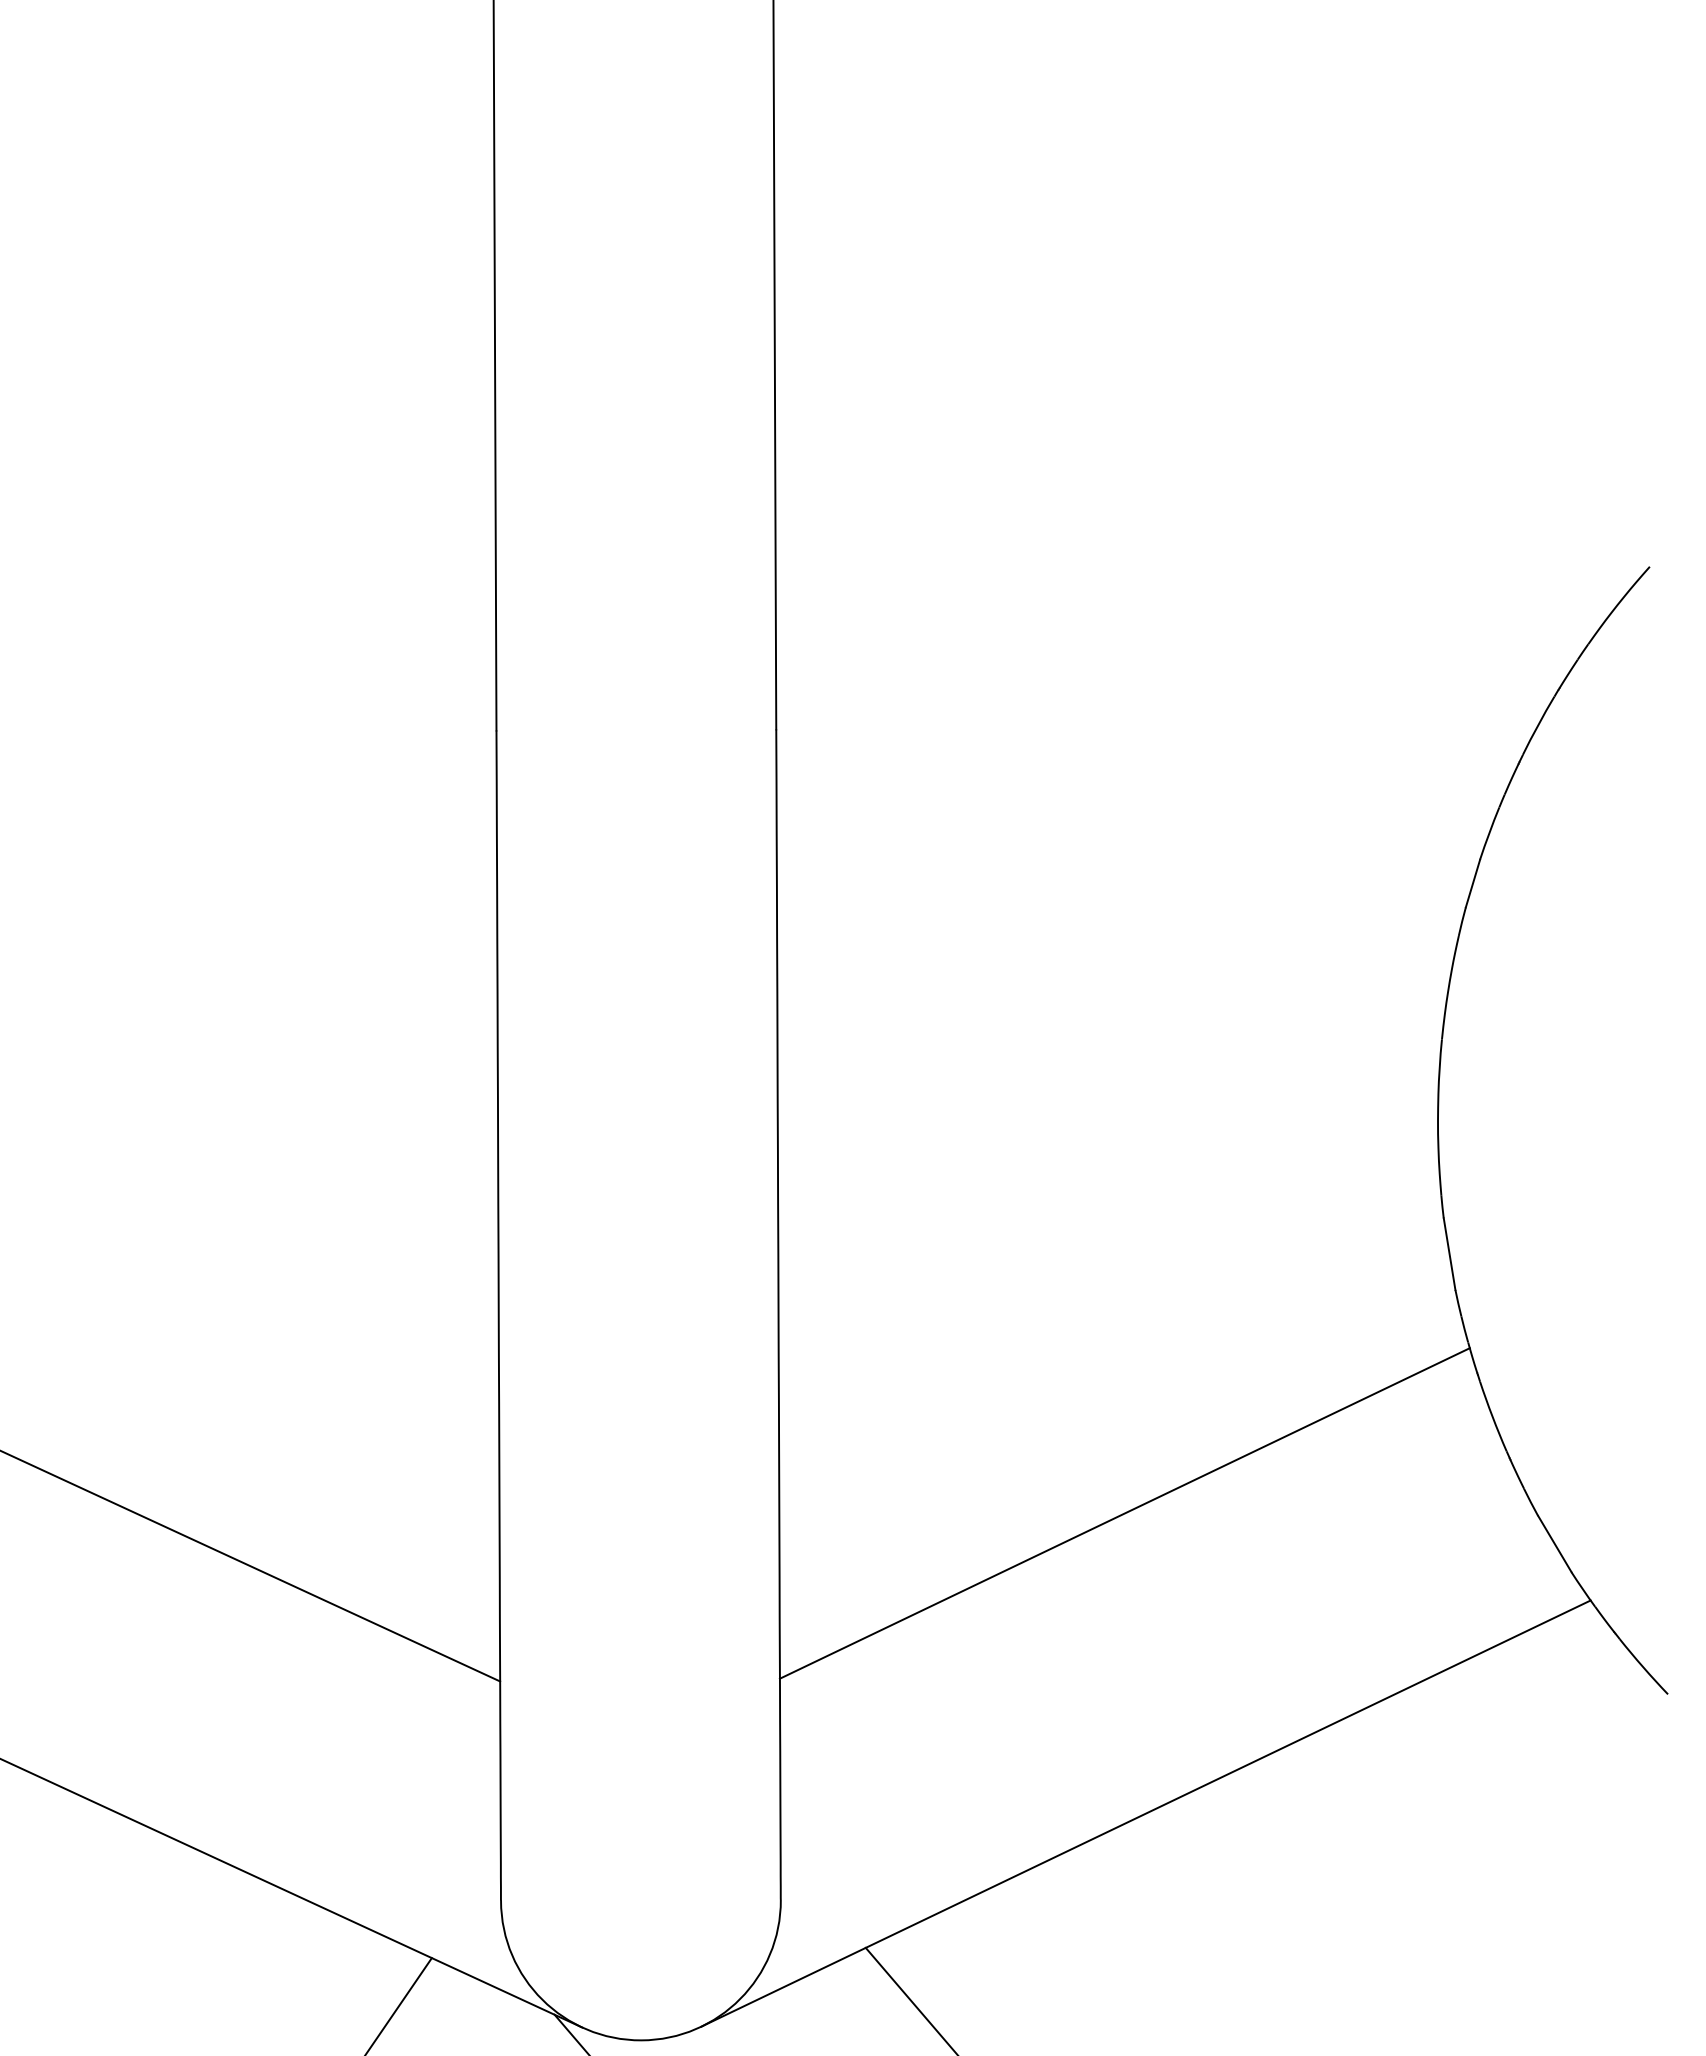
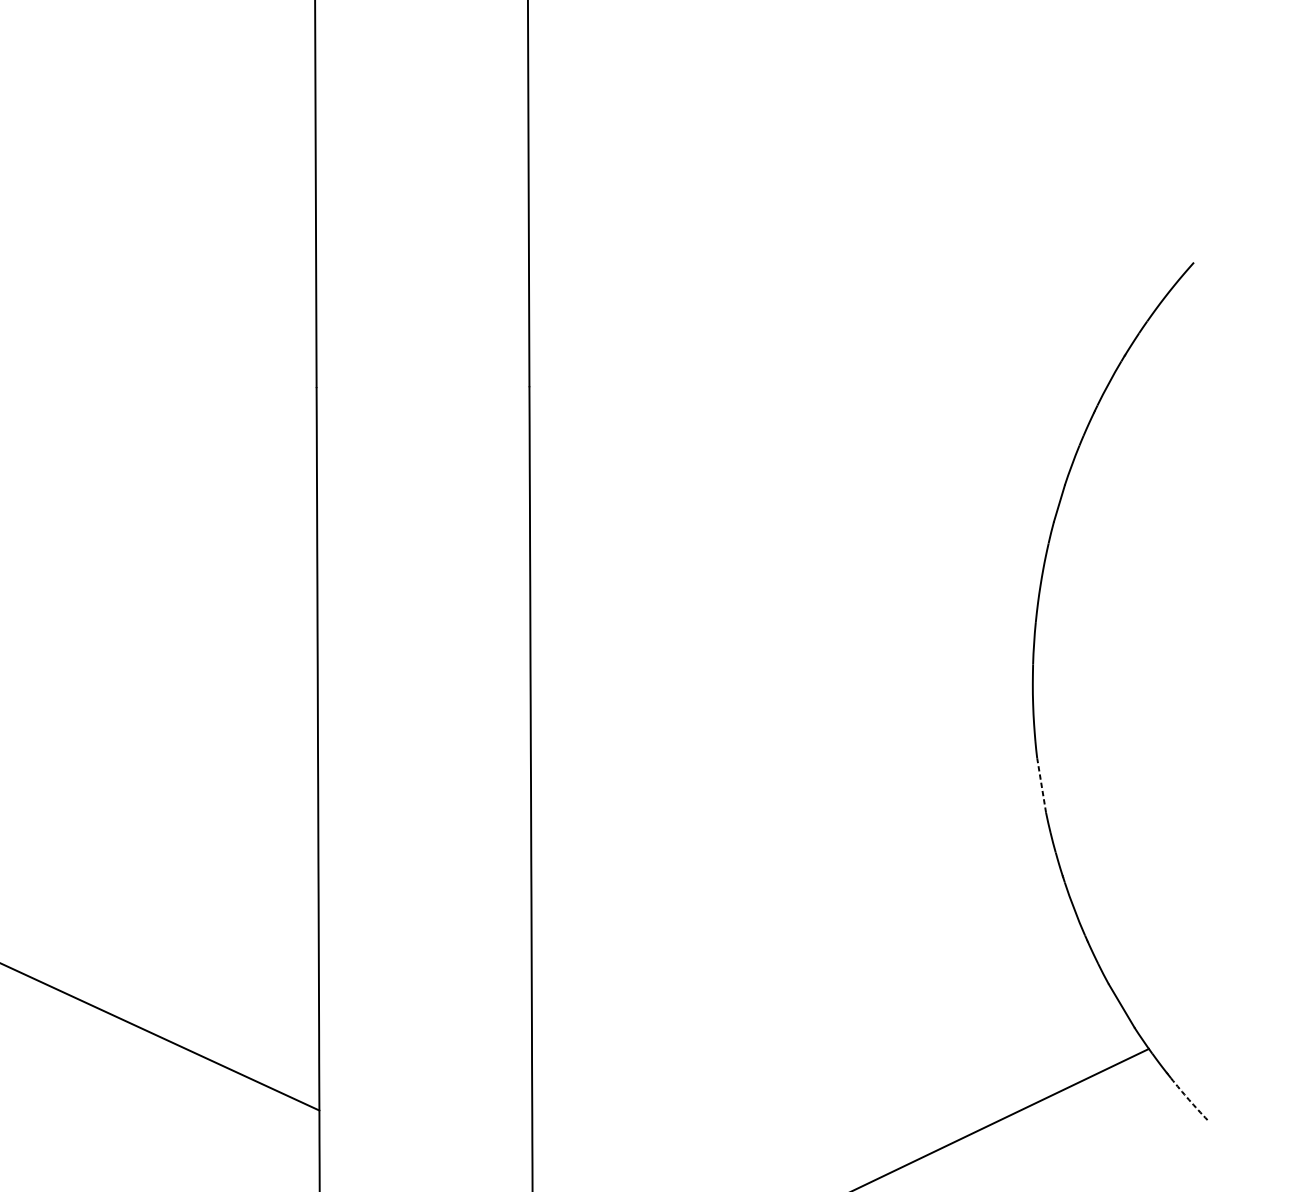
line: (1449, 1253) -> (1041, 784), solid -> dashed
line: (1124, 1513) -> (794, 982), removed
arc: (1643, 1667) -> (1189, 1099), solid -> dashed

